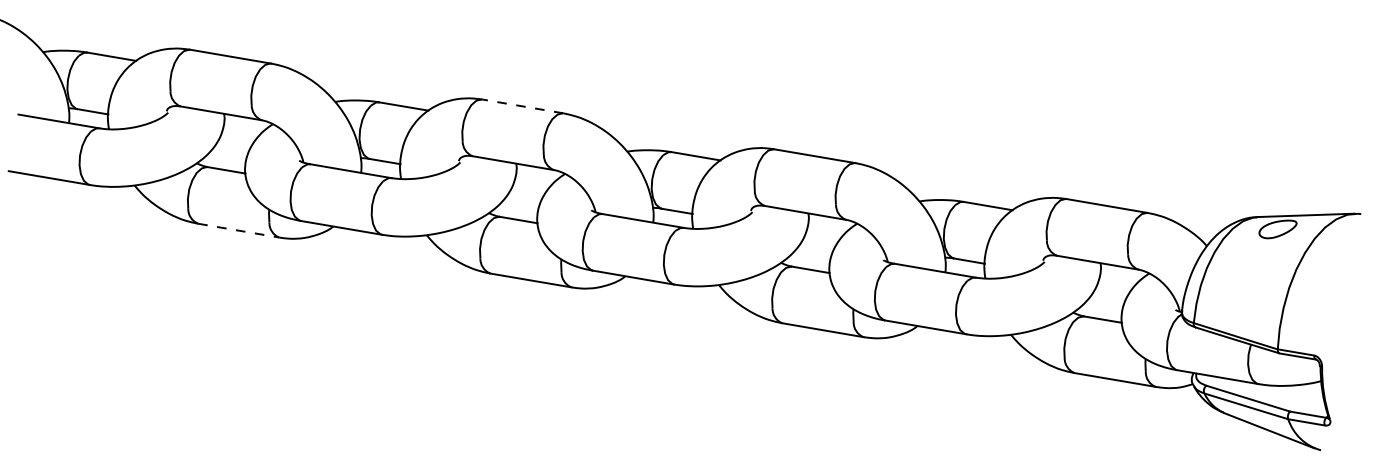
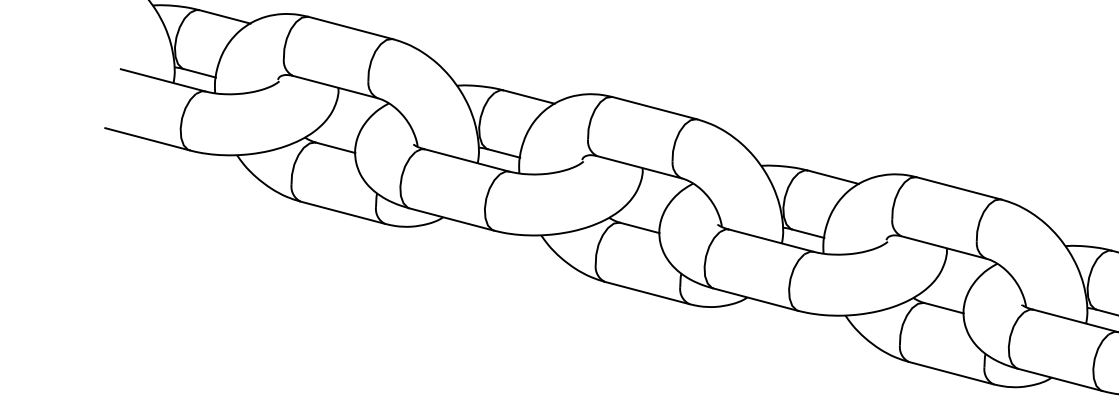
line: (522, 106) -> (654, 108), dashed -> solid
line: (239, 230) -> (343, 212), dashed -> solid

